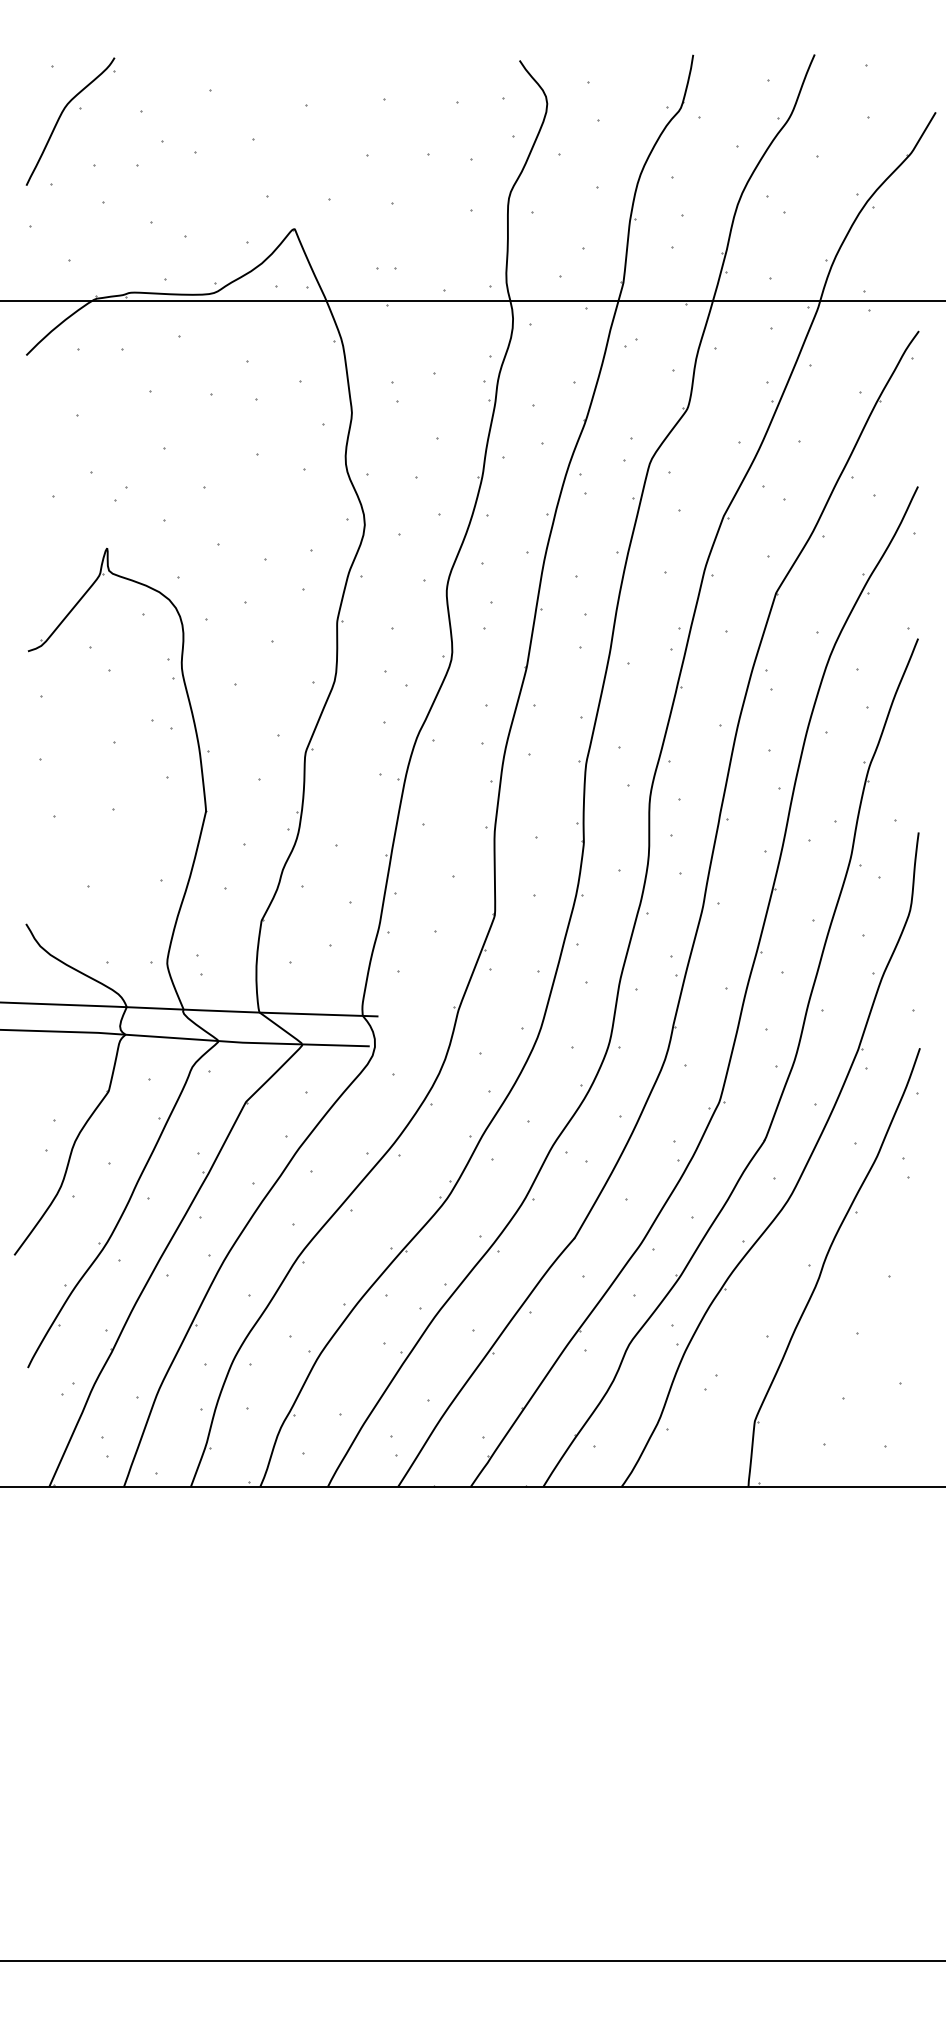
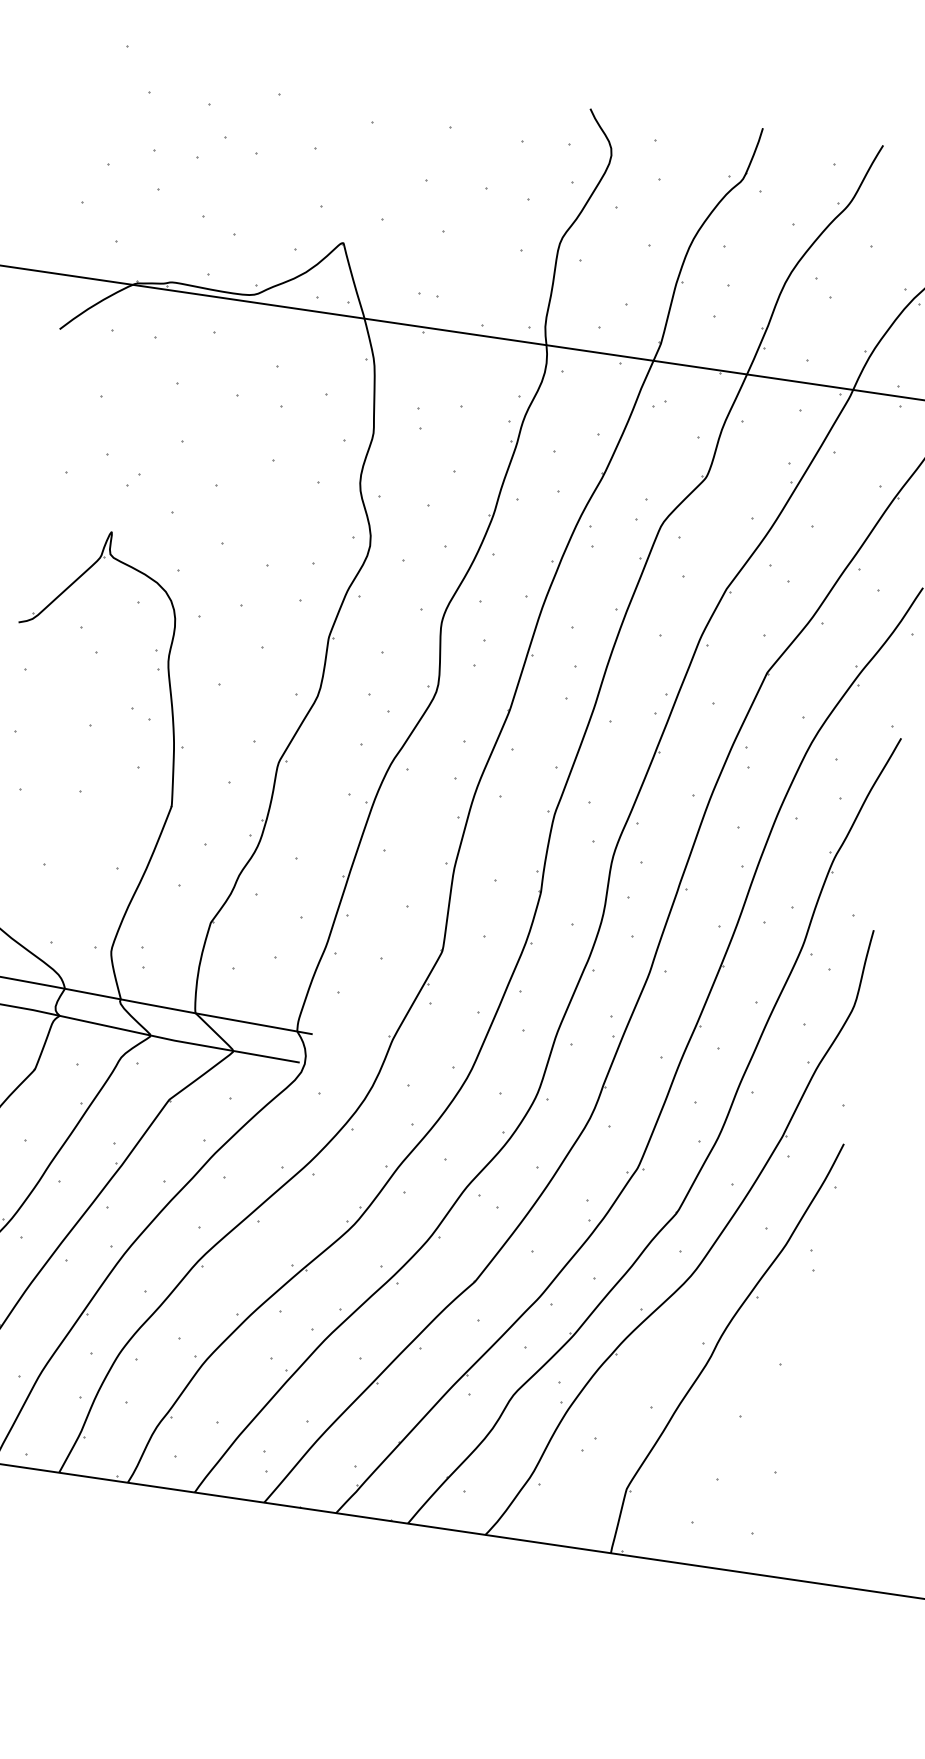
part: (61, 116) -> (128, 98), removed

